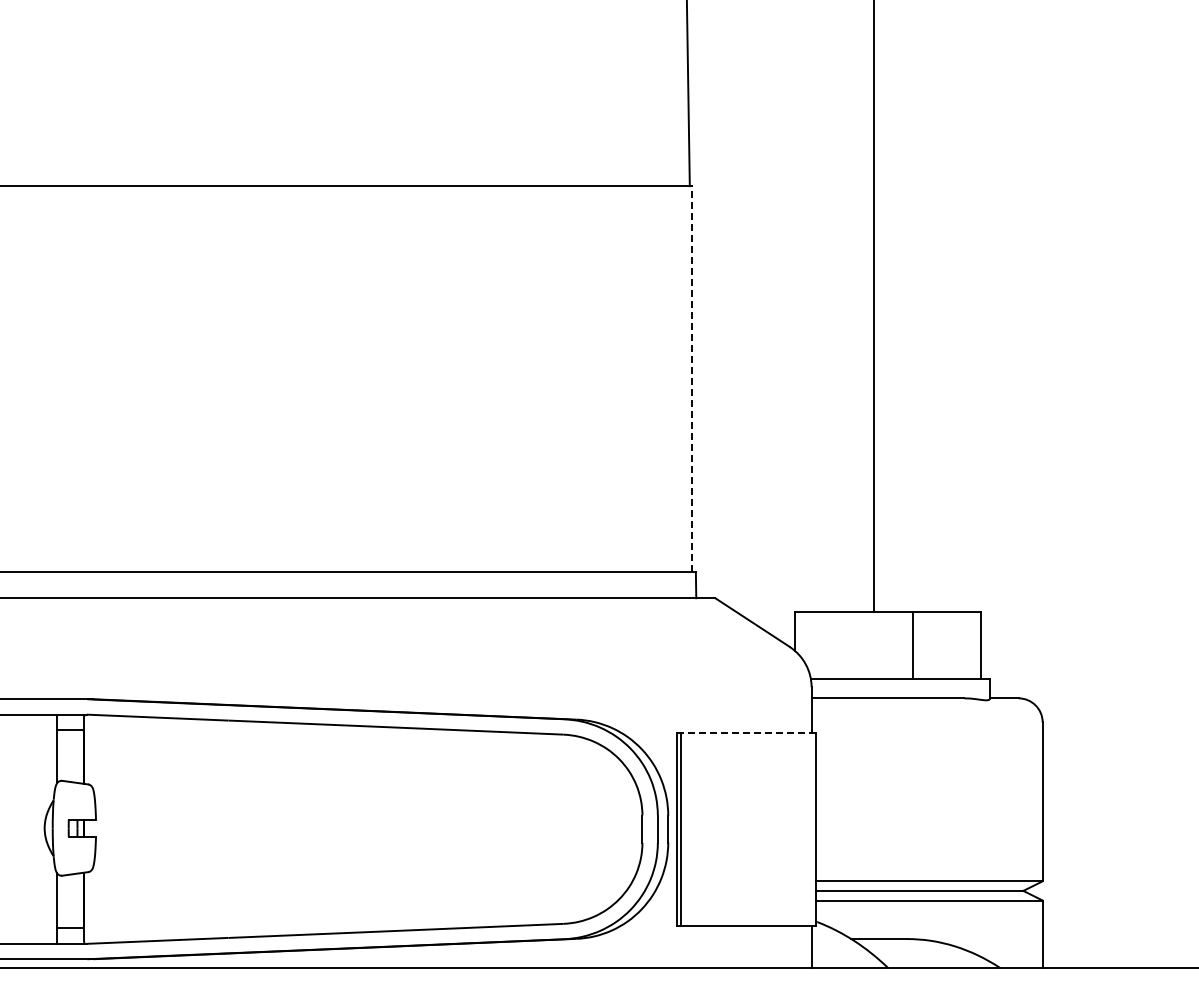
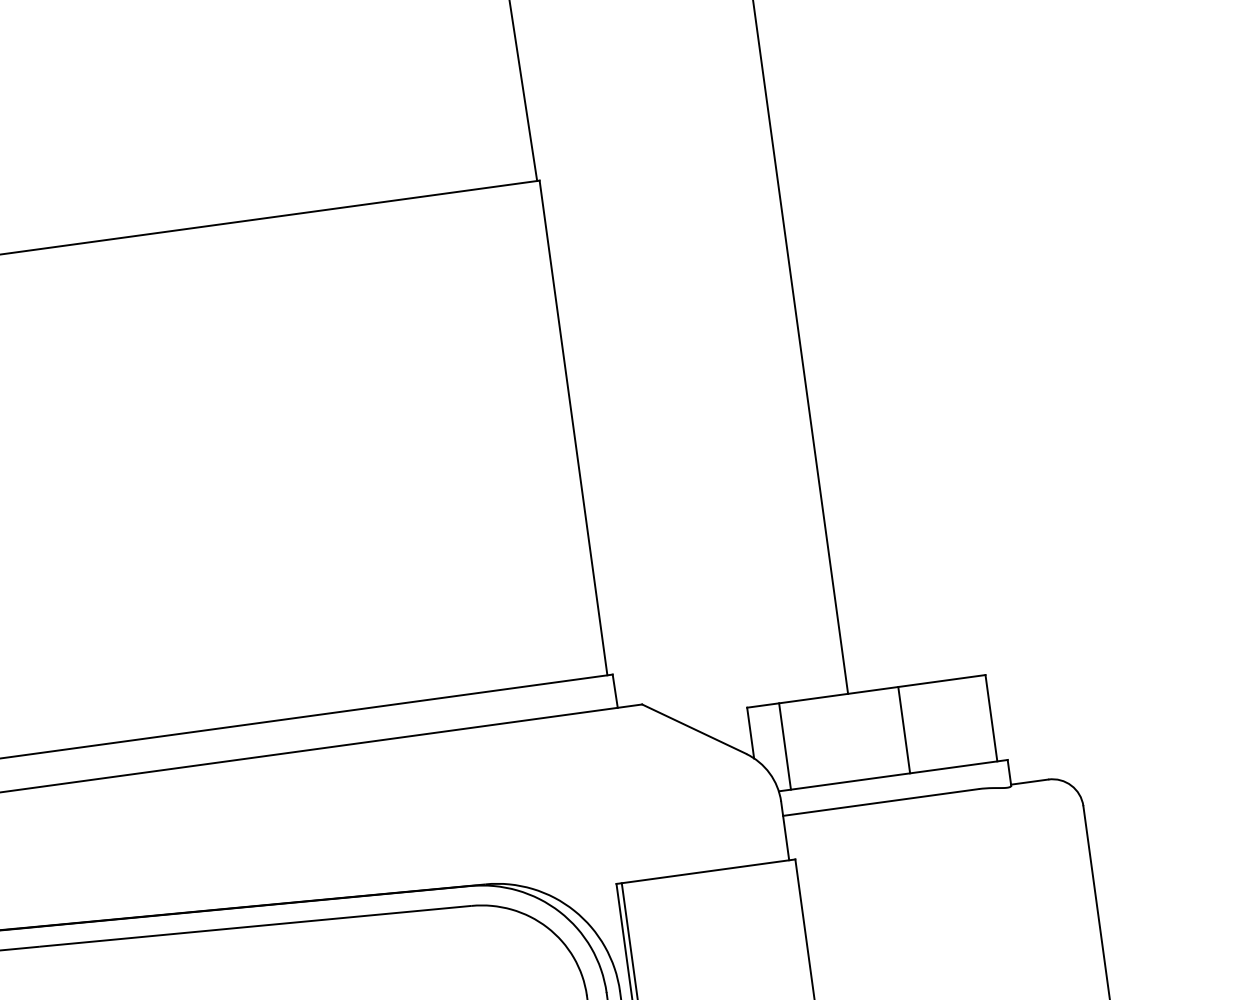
line: (691, 378) -> (573, 427), dashed -> solid
line: (820, 645) -> (785, 746), added
line: (746, 733) -> (705, 872), dashed -> solid

